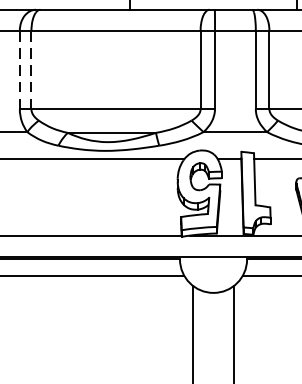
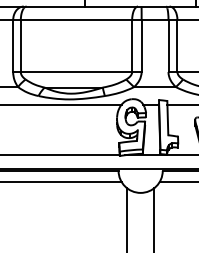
line: (20, 70) -> (13, 46), dashed -> solid
line: (30, 70) -> (20, 46), dashed -> solid

